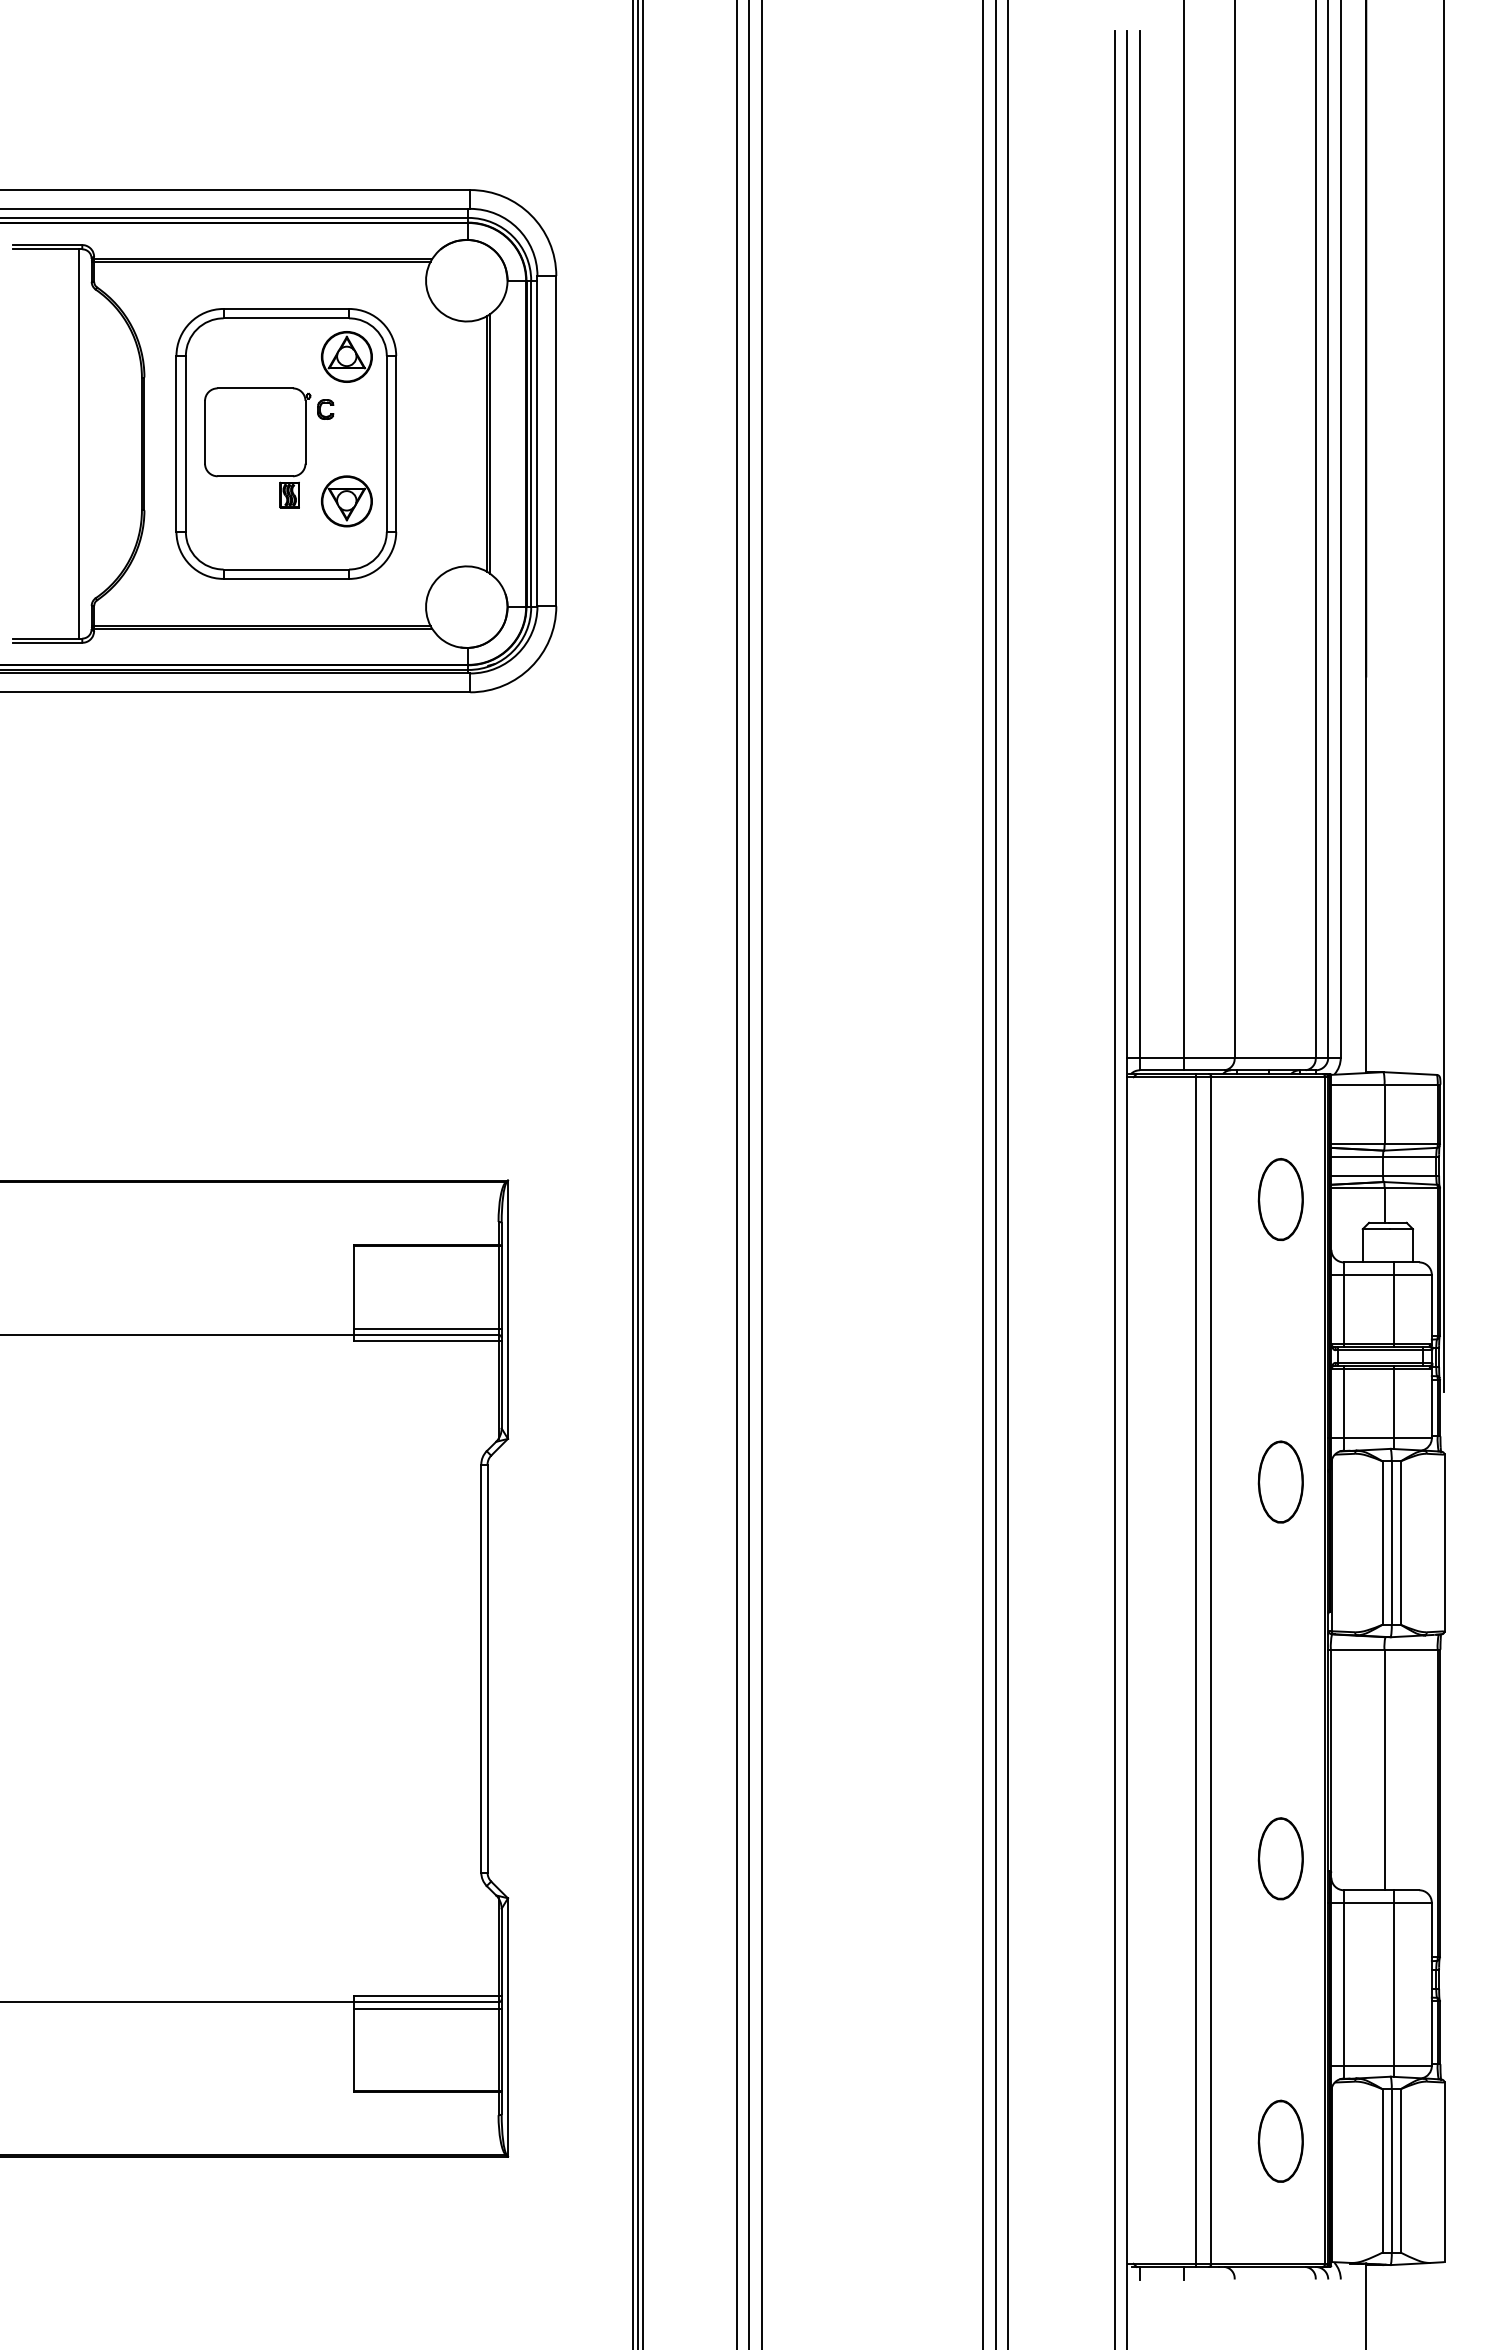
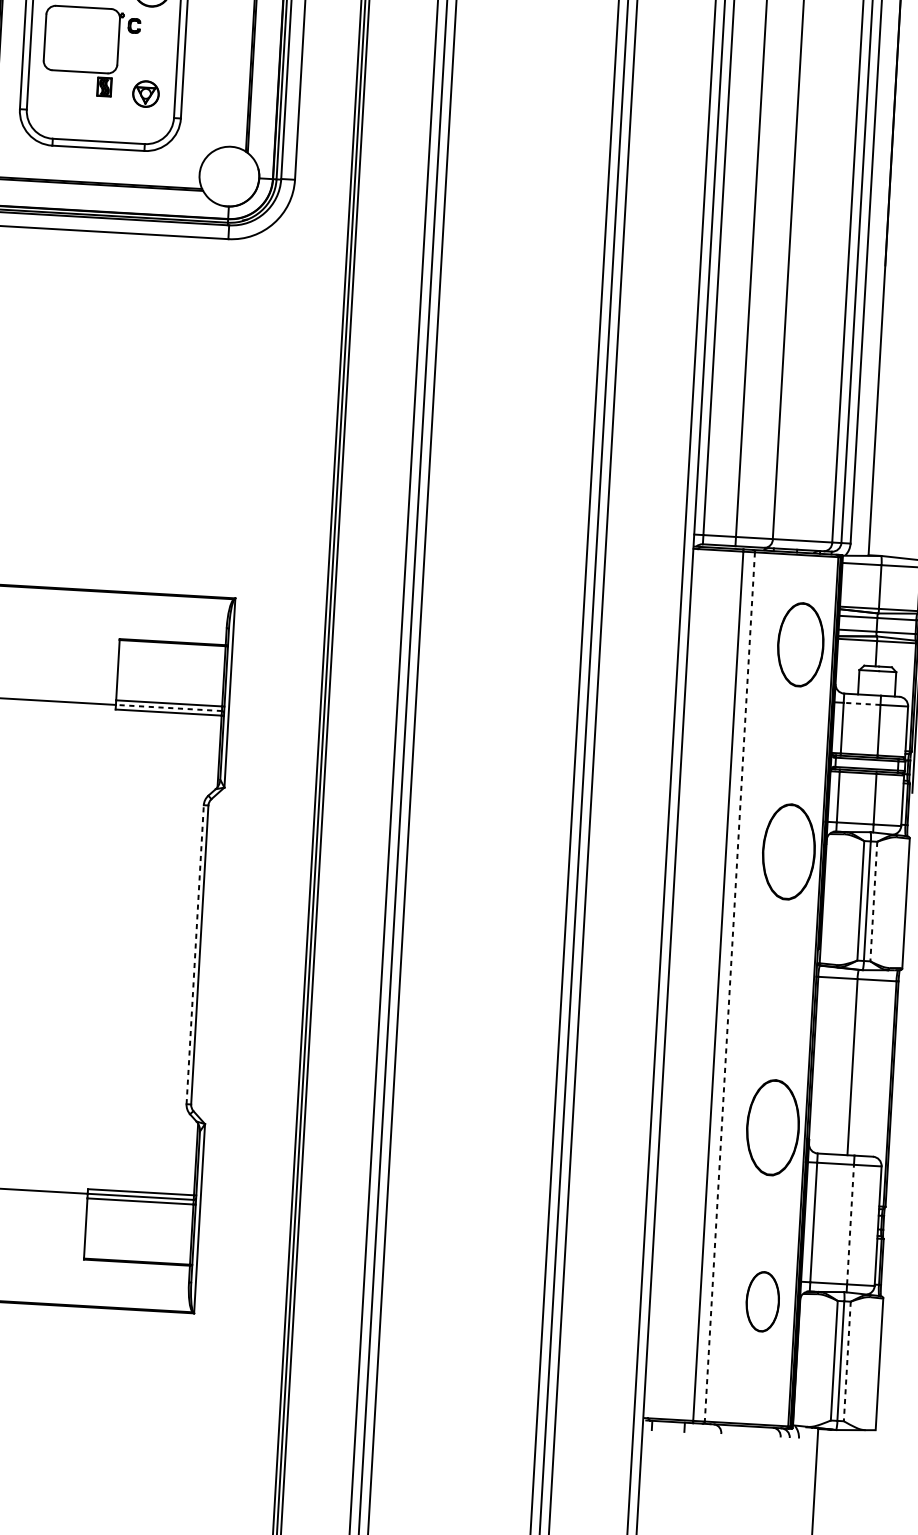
part: (346, 501) -> (145, 94), size x0.7
part: (1280, 1199) -> (800, 644), size x1.4
line: (1368, 1274) -> (861, 703), solid -> dashed
line: (425, 1334) -> (168, 707), solid -> dashed
part: (1280, 1481) -> (788, 851), size x1.6
line: (1400, 1543) -> (873, 901), solid -> dashed
line: (481, 1668) -> (195, 954), solid -> dashed
line: (1211, 1671) -> (729, 987), solid -> dashed
part: (1280, 1858) -> (772, 1127), size x1.6
line: (1394, 1984) -> (850, 1224), solid -> dashed
part: (1280, 2140) -> (762, 1301), moved
line: (1400, 2170) -> (847, 1361), solid -> dashed

